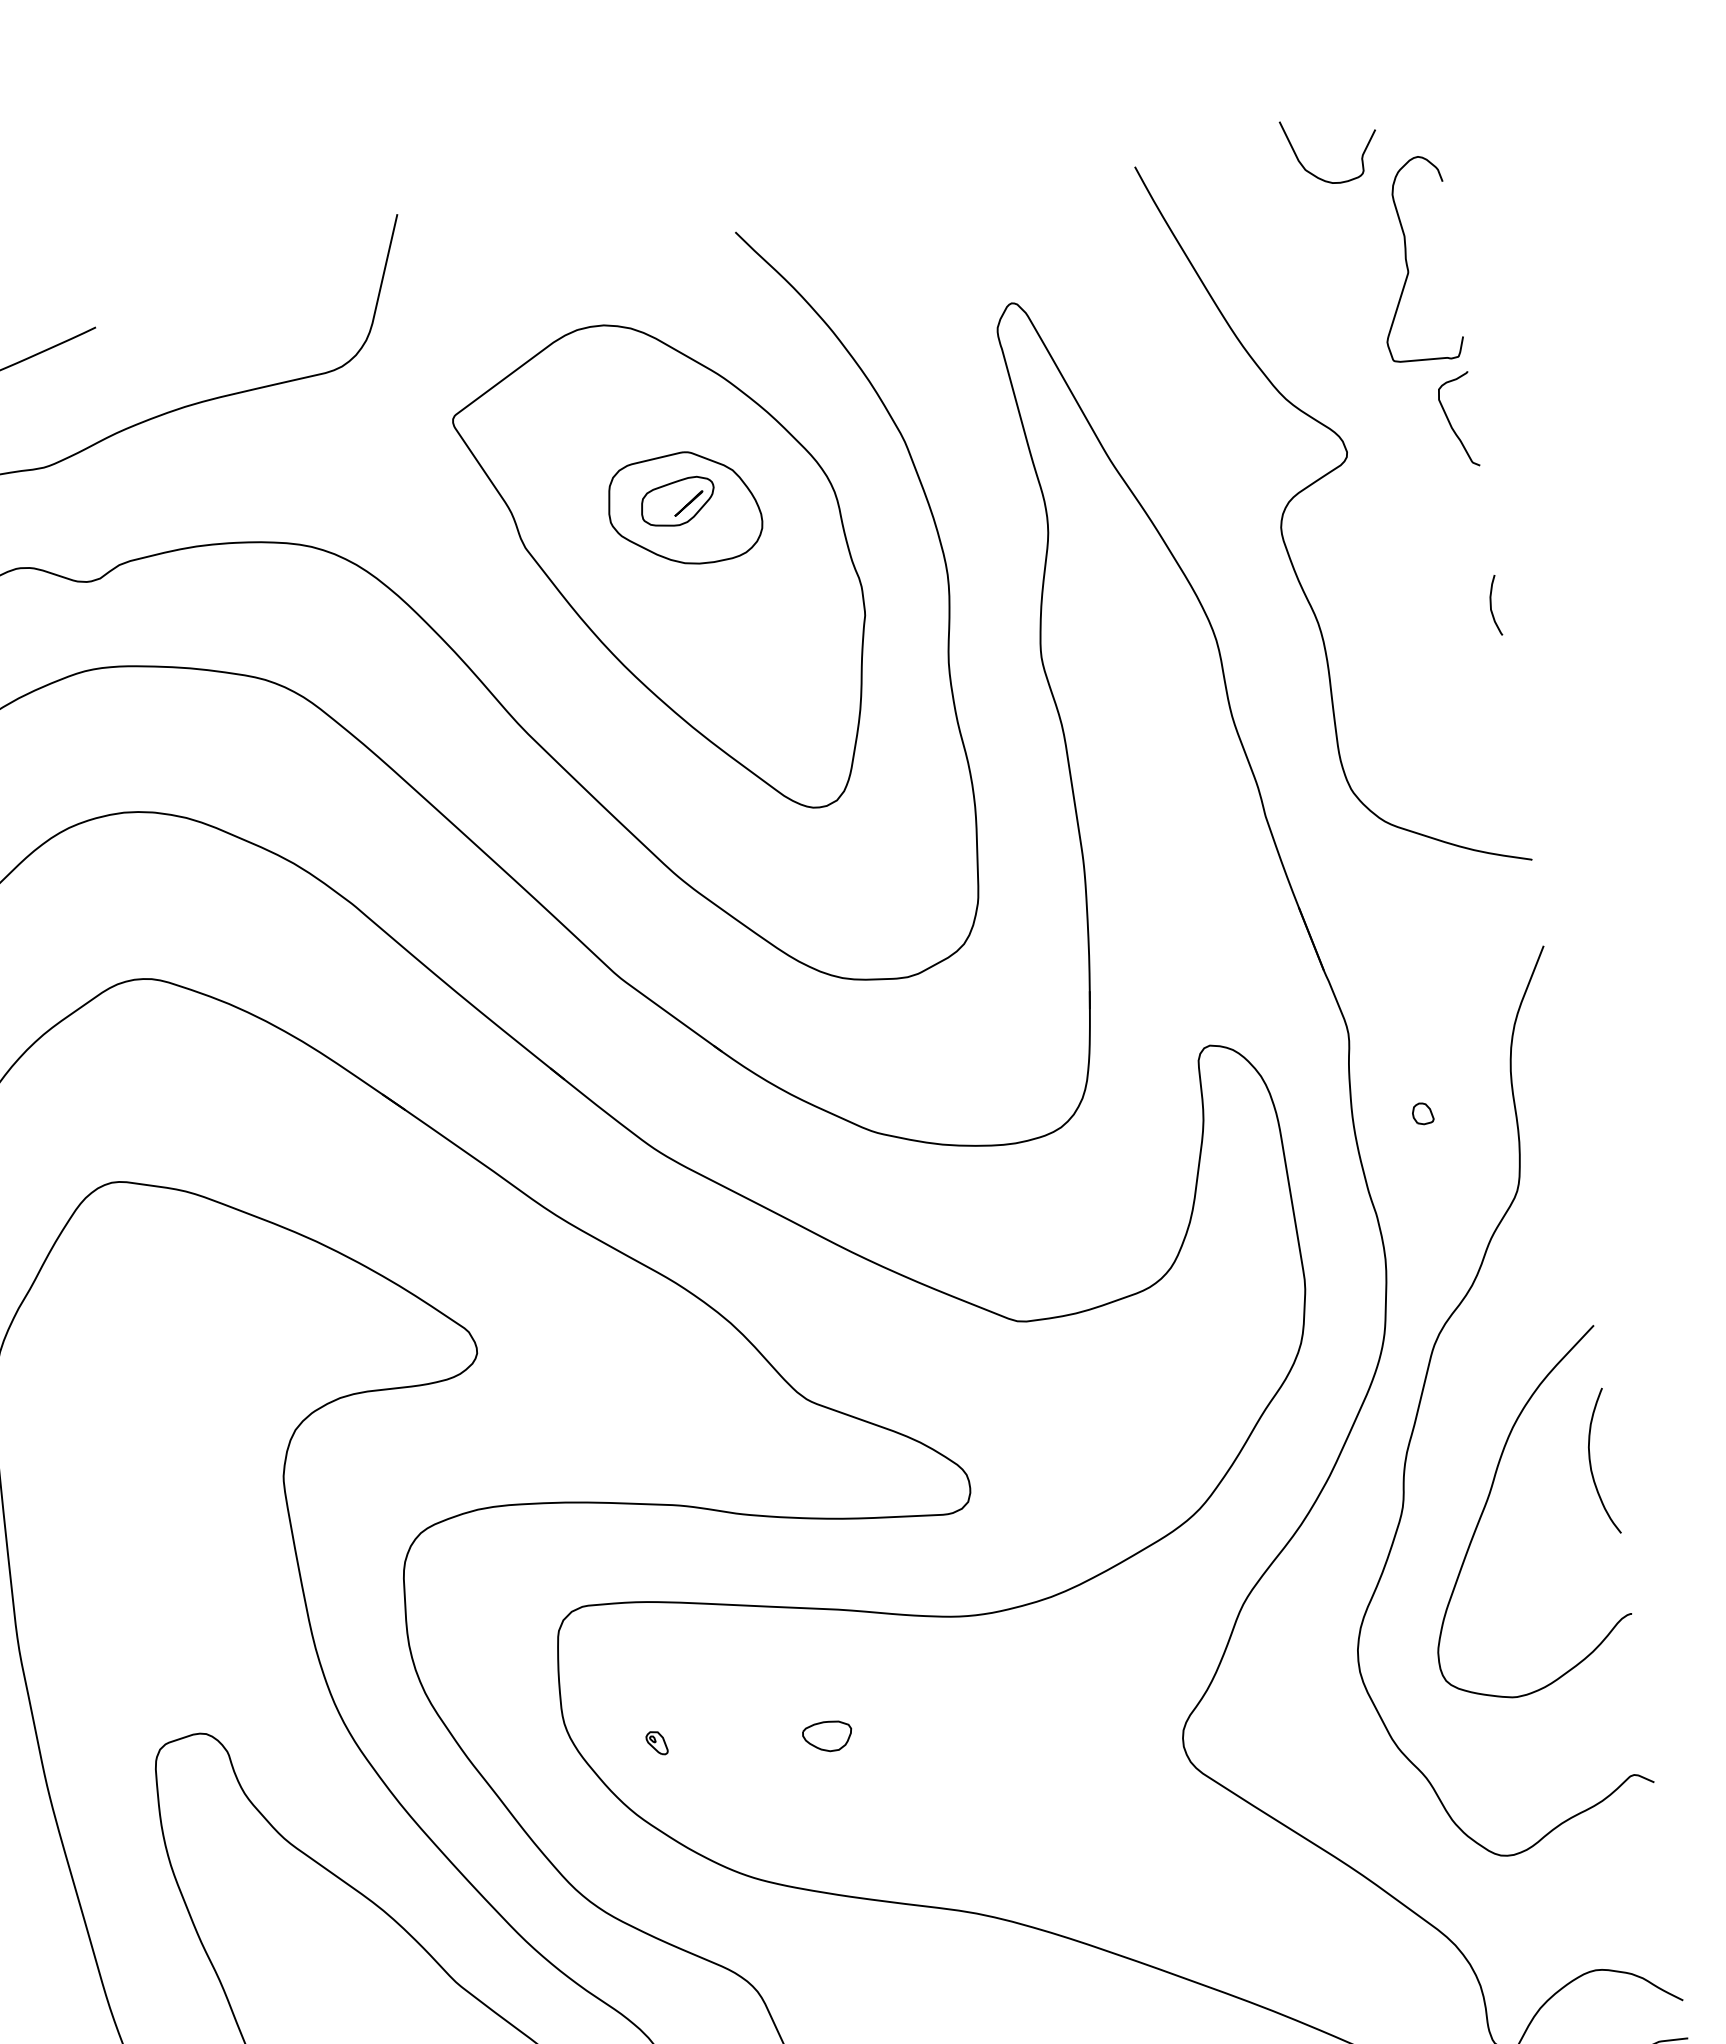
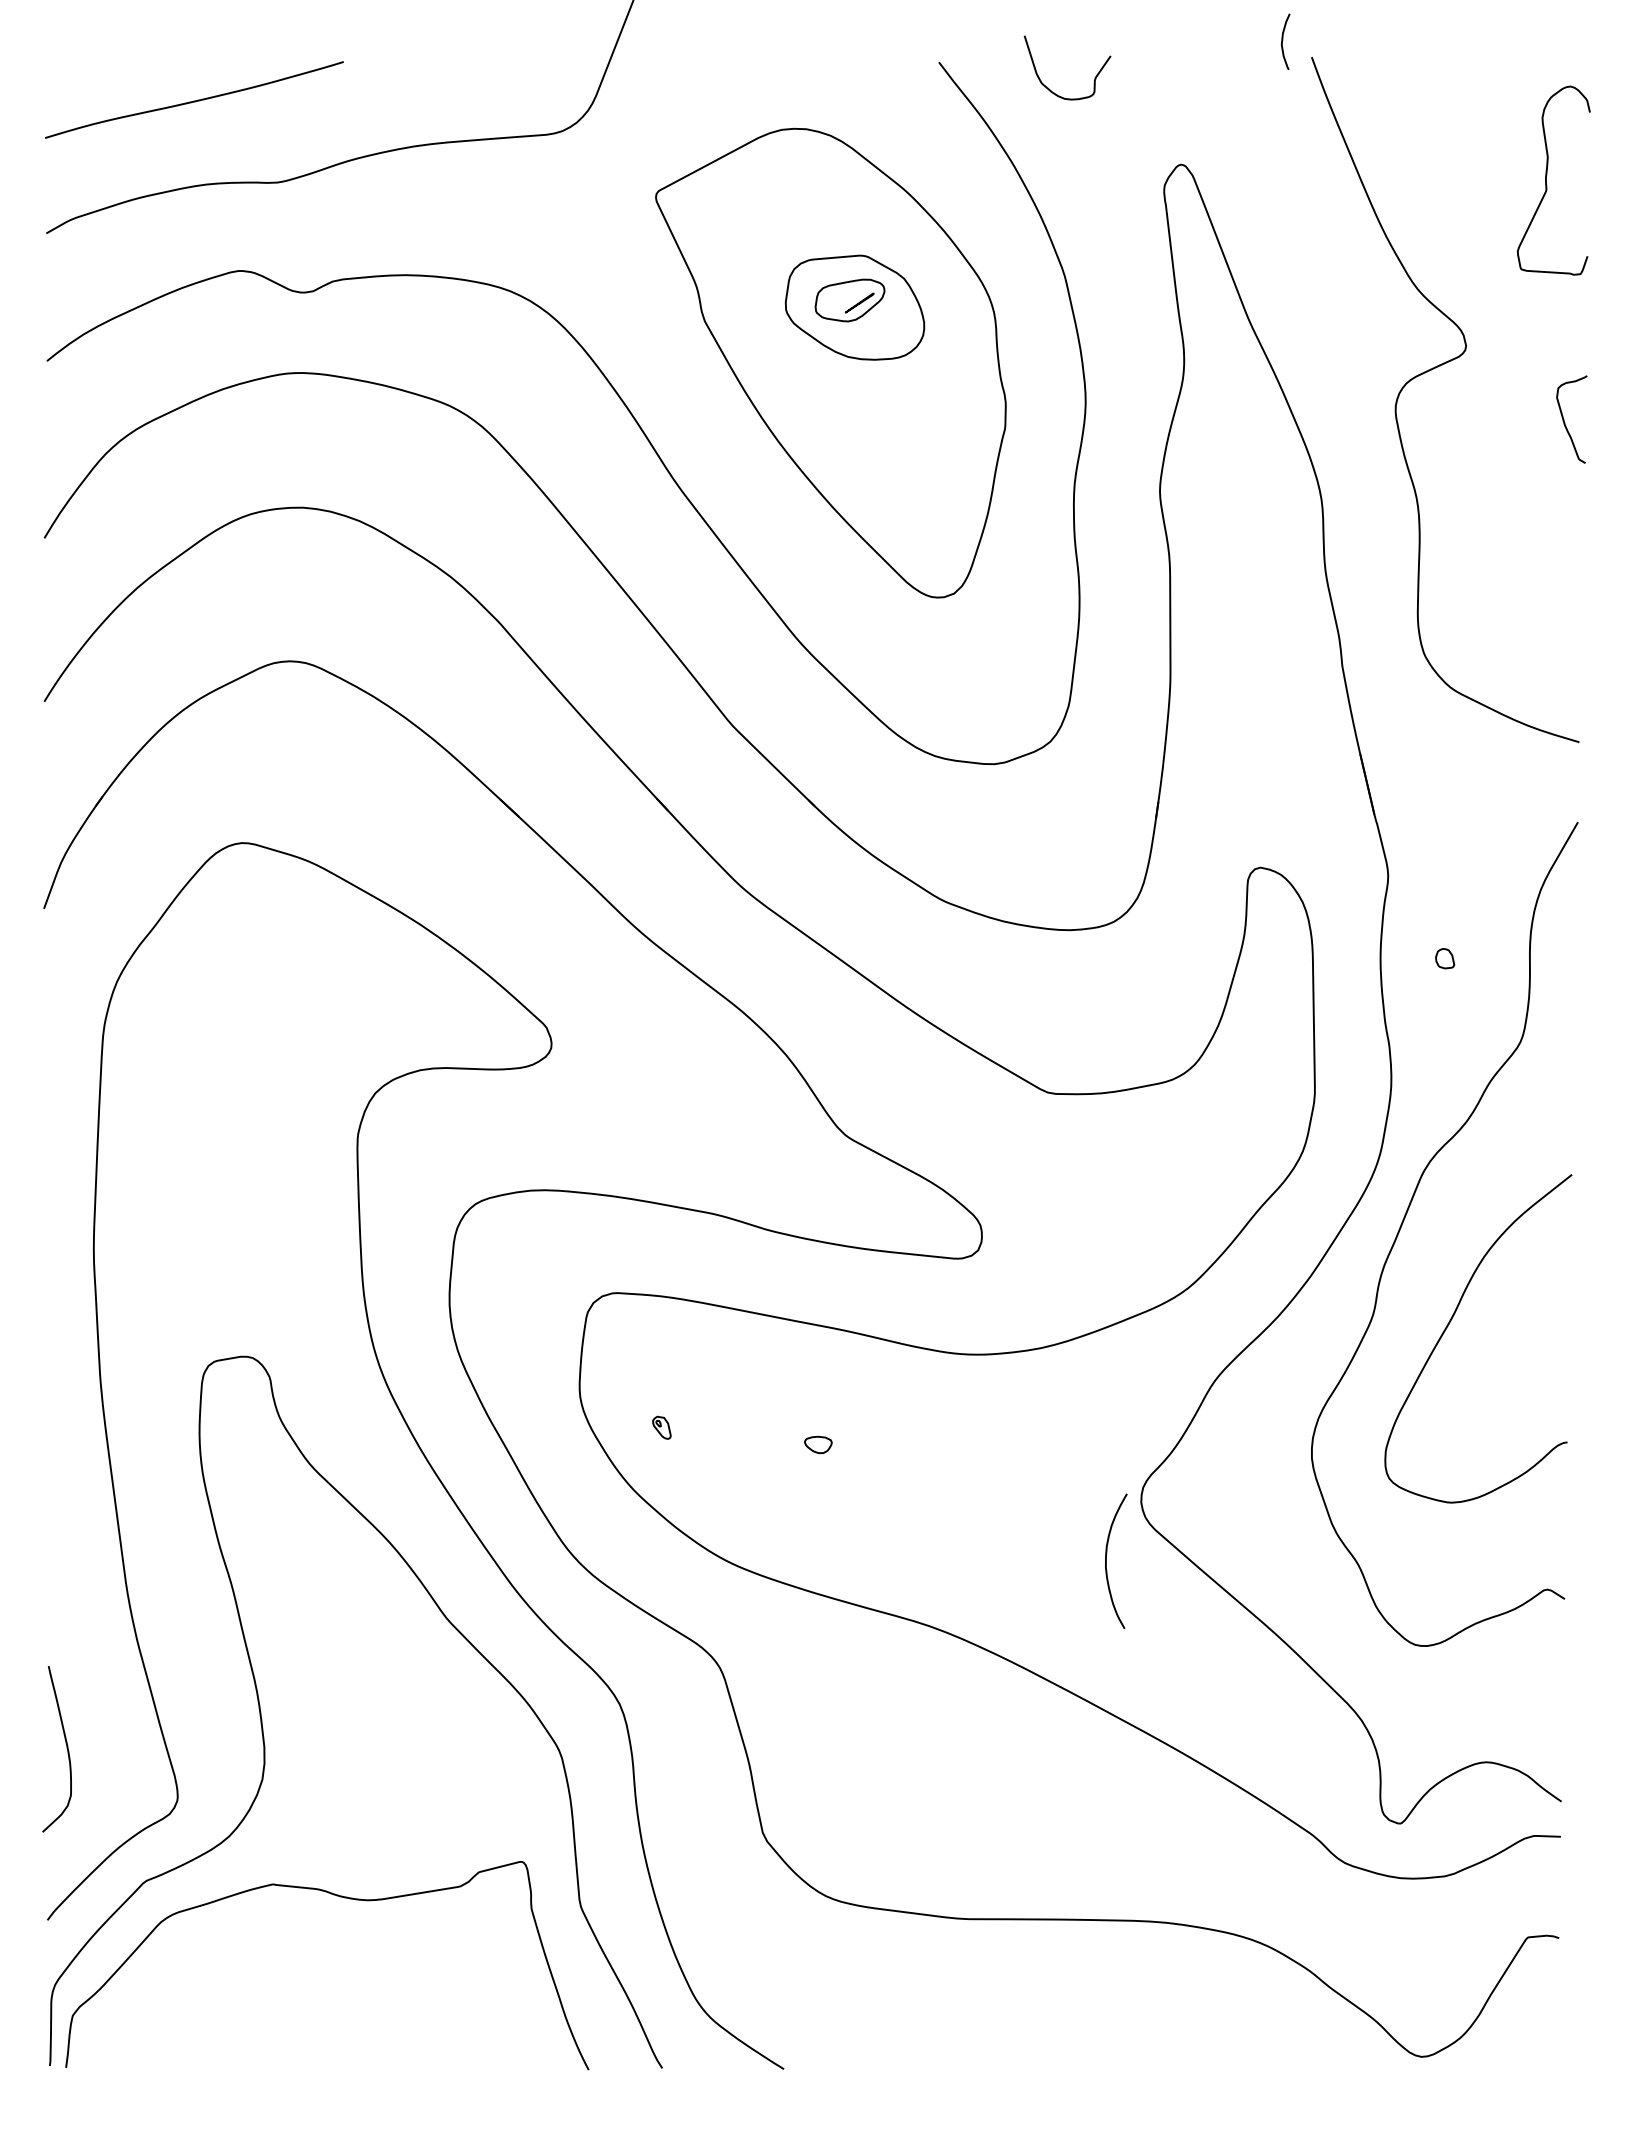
curve: (1313, 173) -> (1048, 87), moved
curve: (1452, 425) -> (1565, 422), moved
curve: (1492, 604) -> (1283, 40), moved
curve: (1590, 1462) -> (1106, 1560), moved
part: (827, 1736) -> (818, 1444), size x0.6

